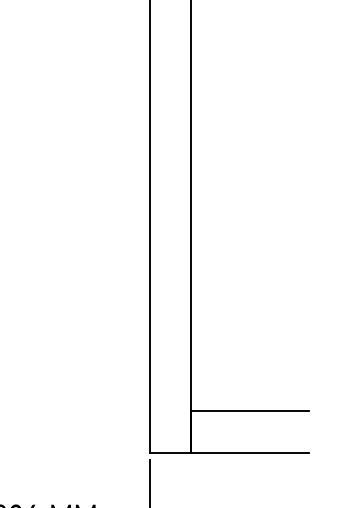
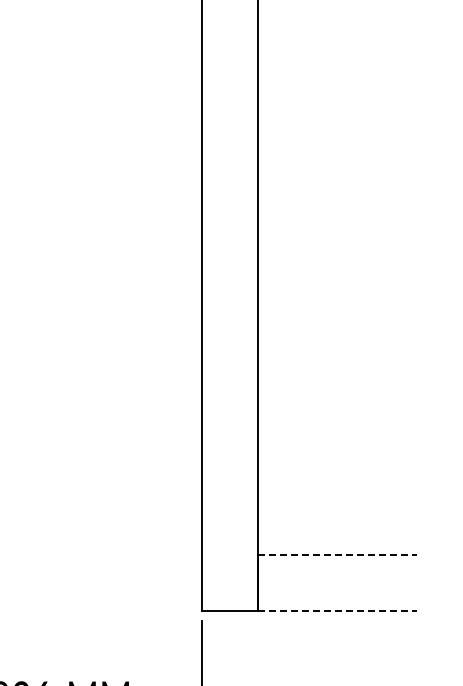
line: (249, 411) -> (337, 555), solid -> dashed
line: (249, 452) -> (337, 611), solid -> dashed

